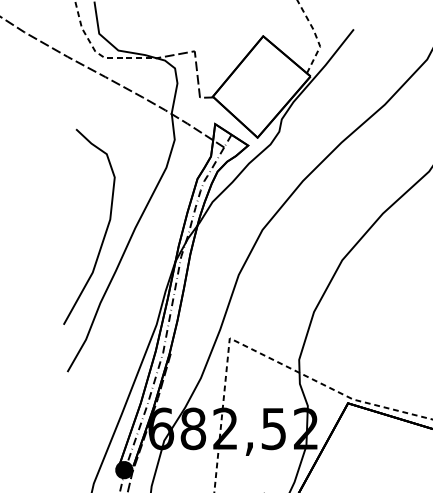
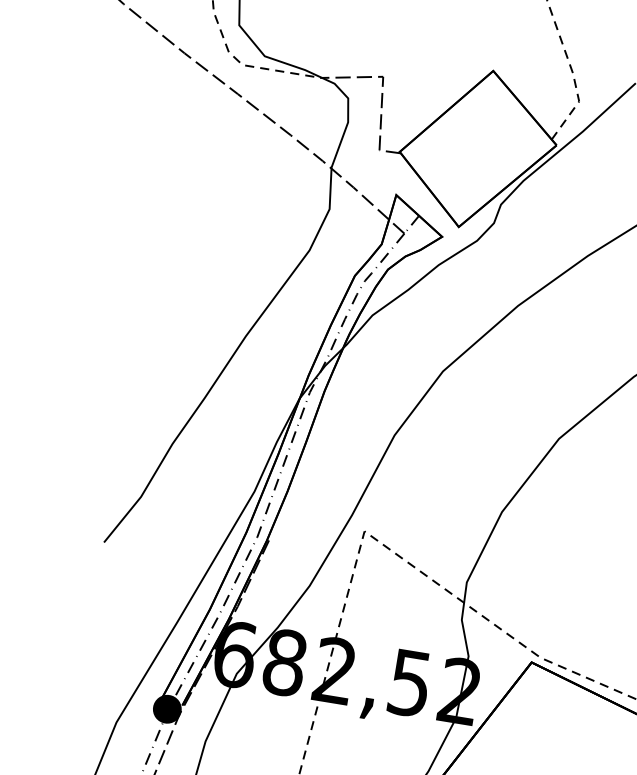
curve: (105, 230) -> (198, 332), removed

